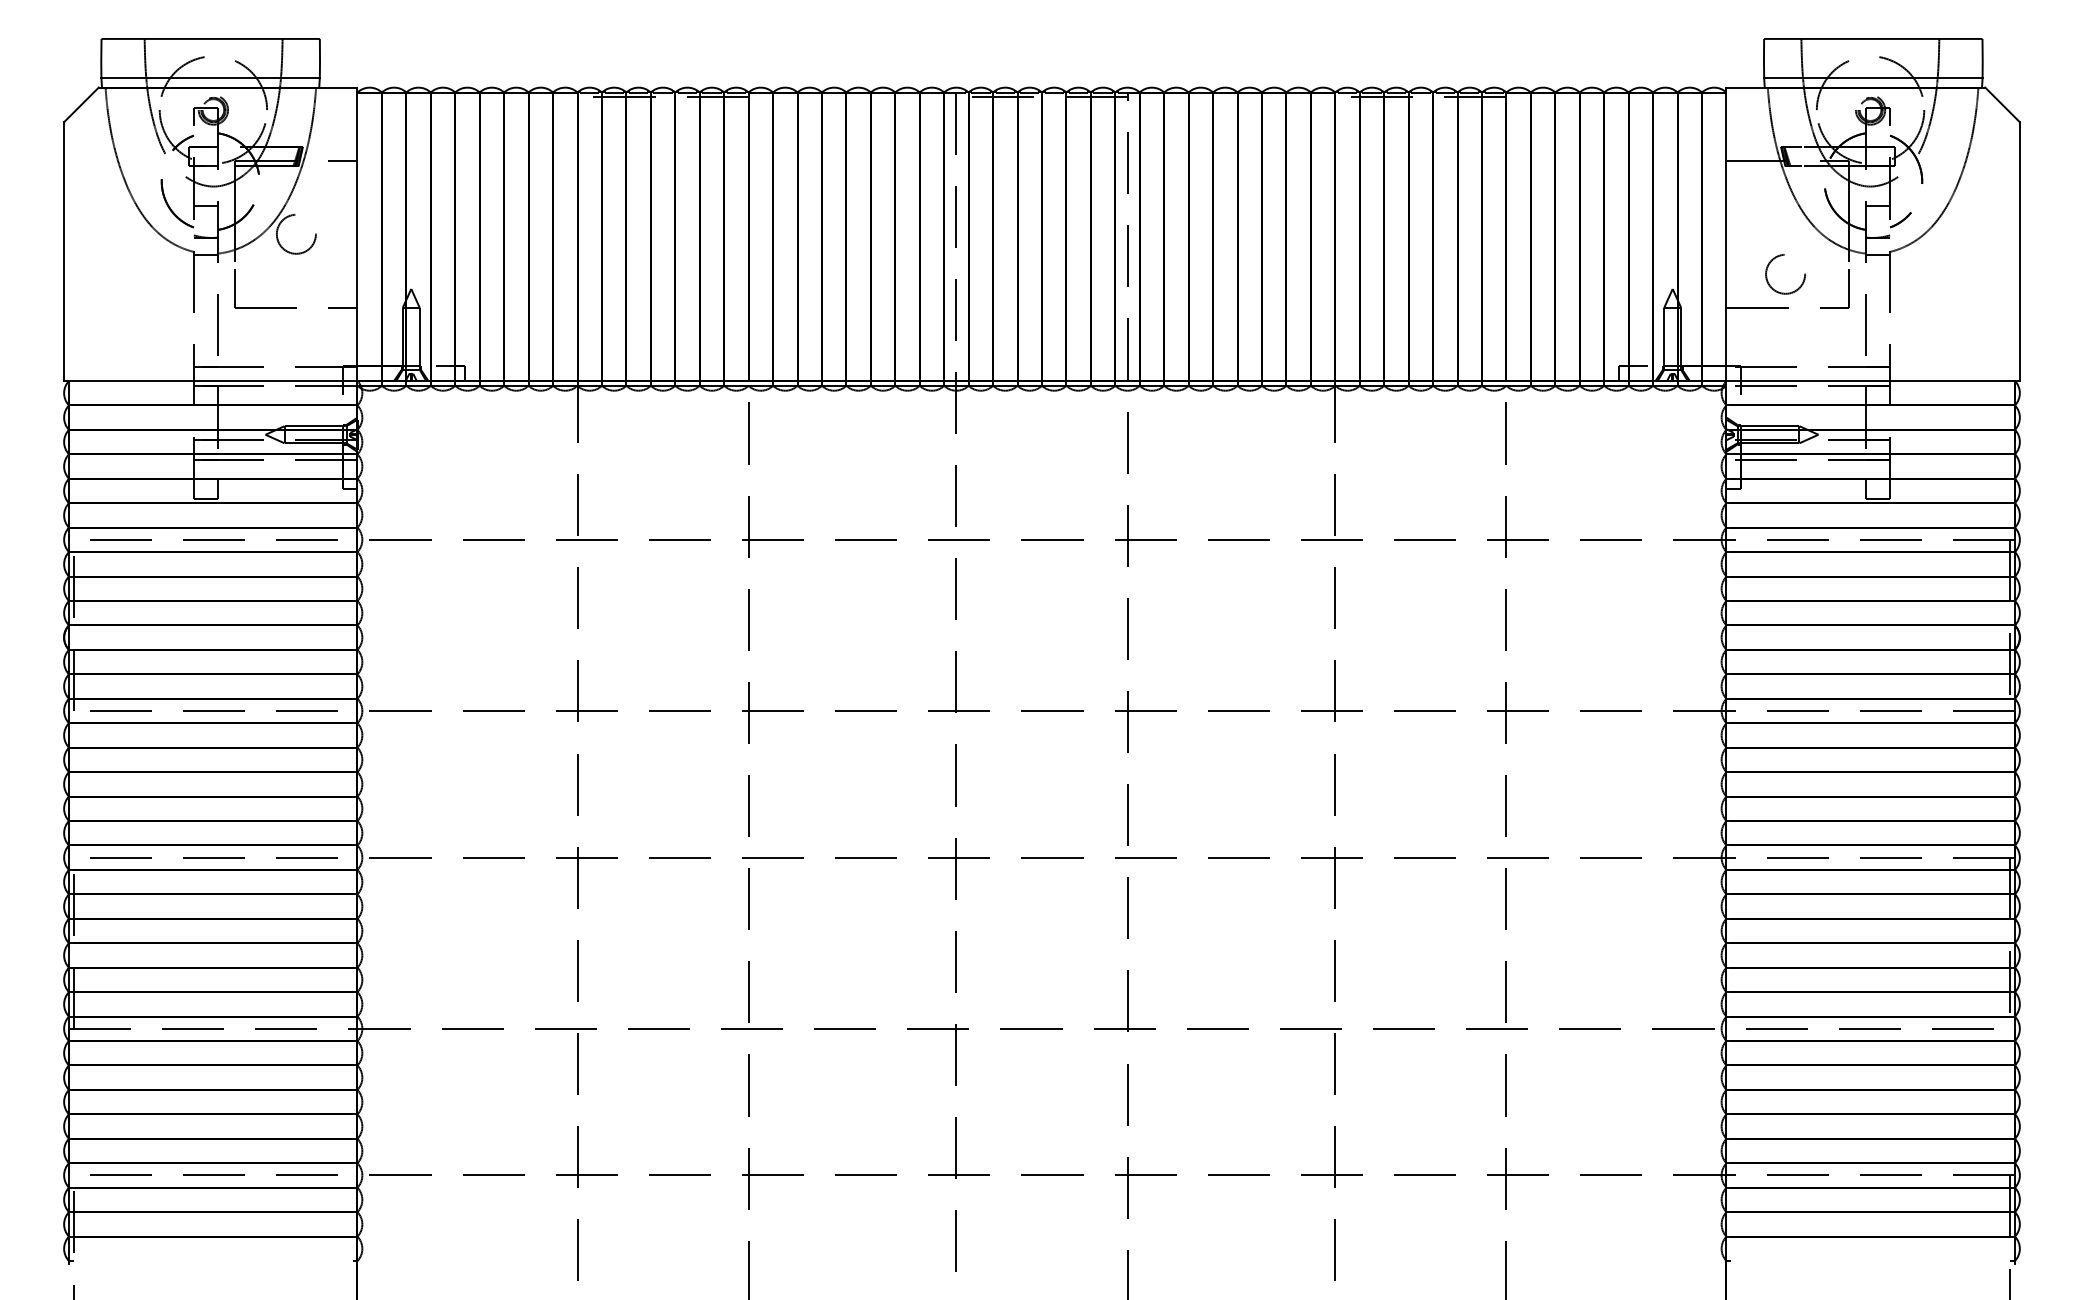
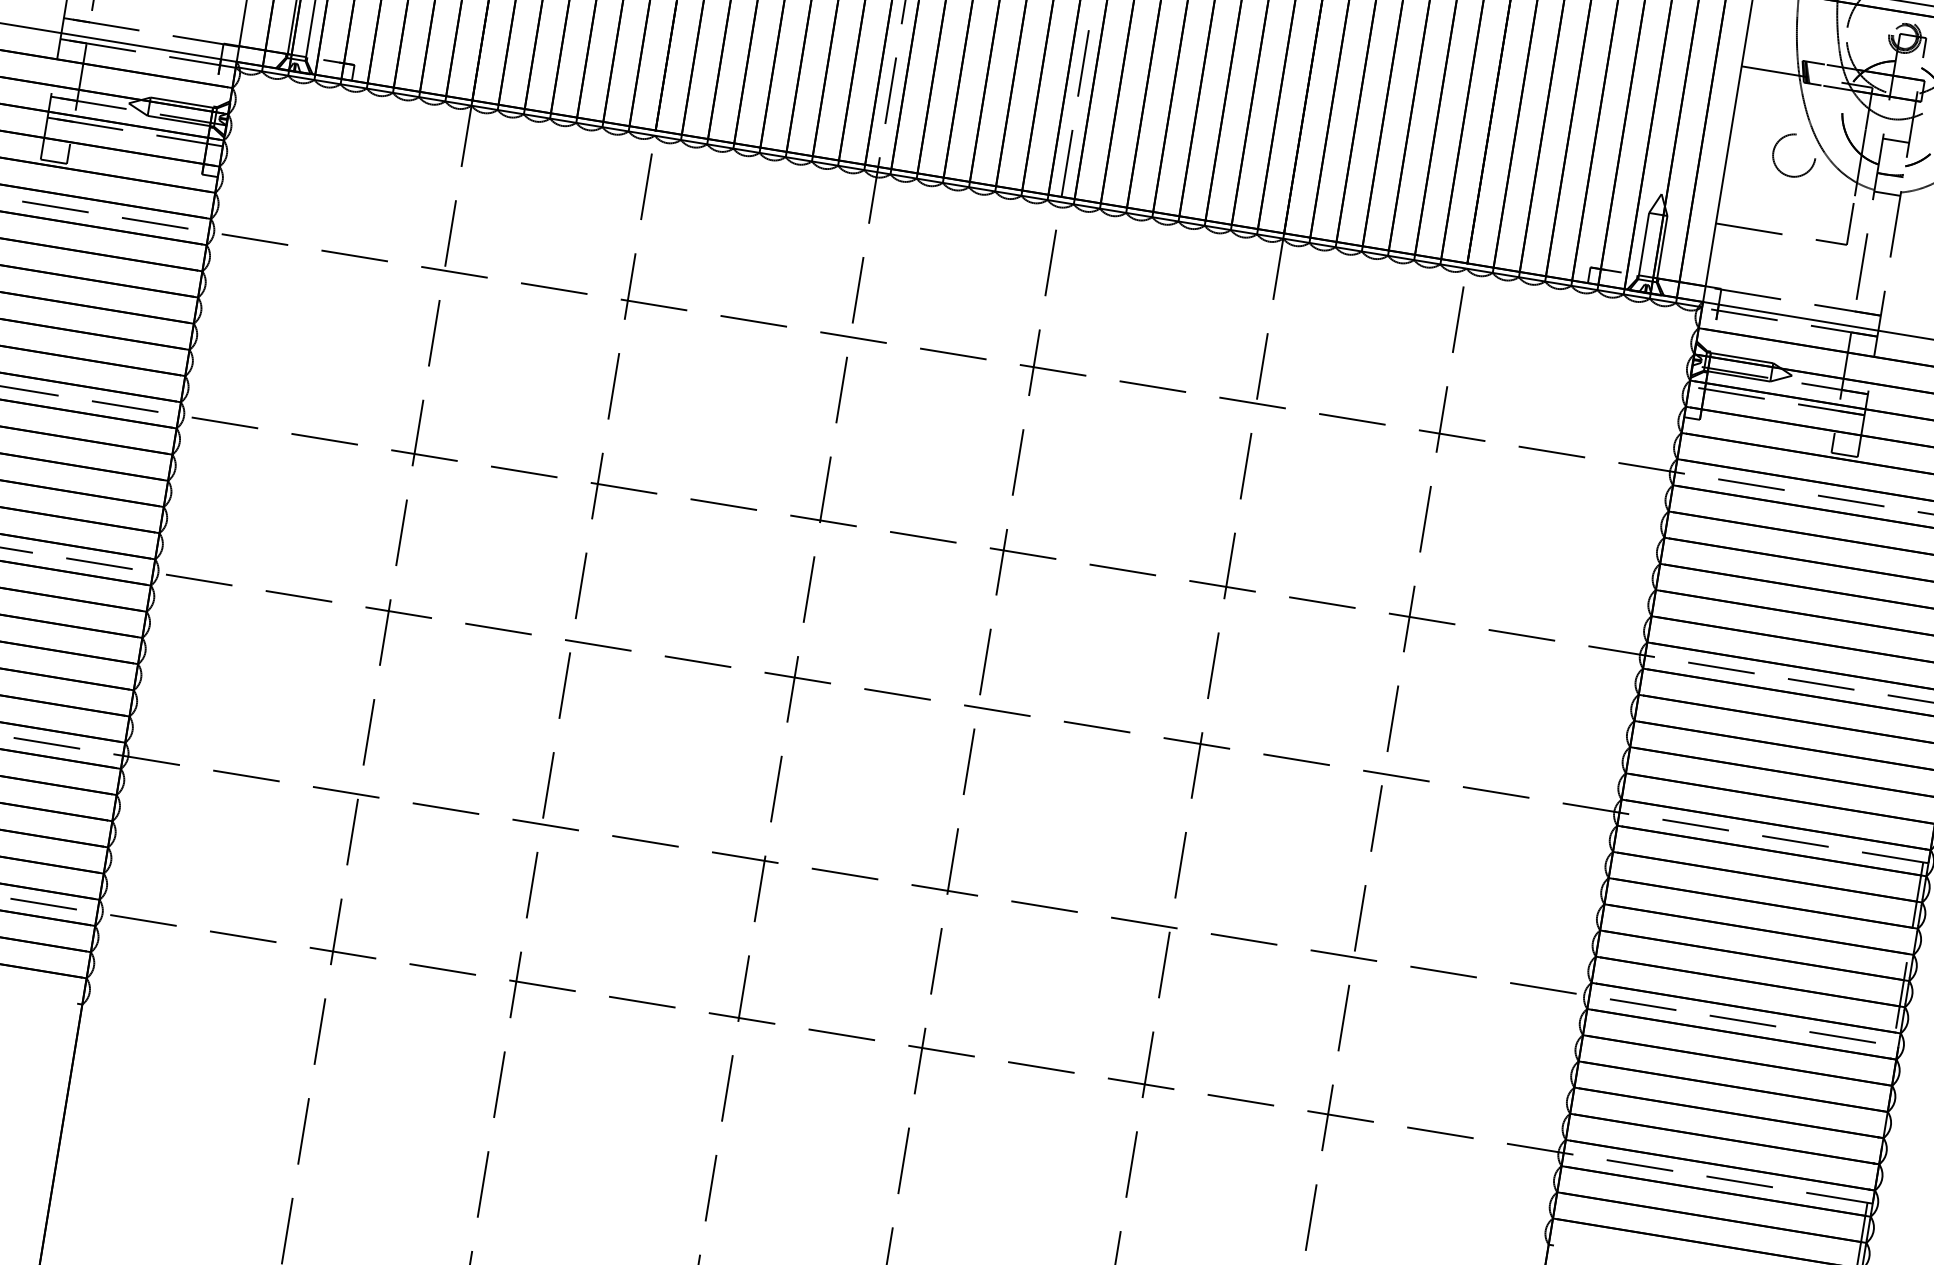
circle: (1785, 274) -> (1794, 155), moved

